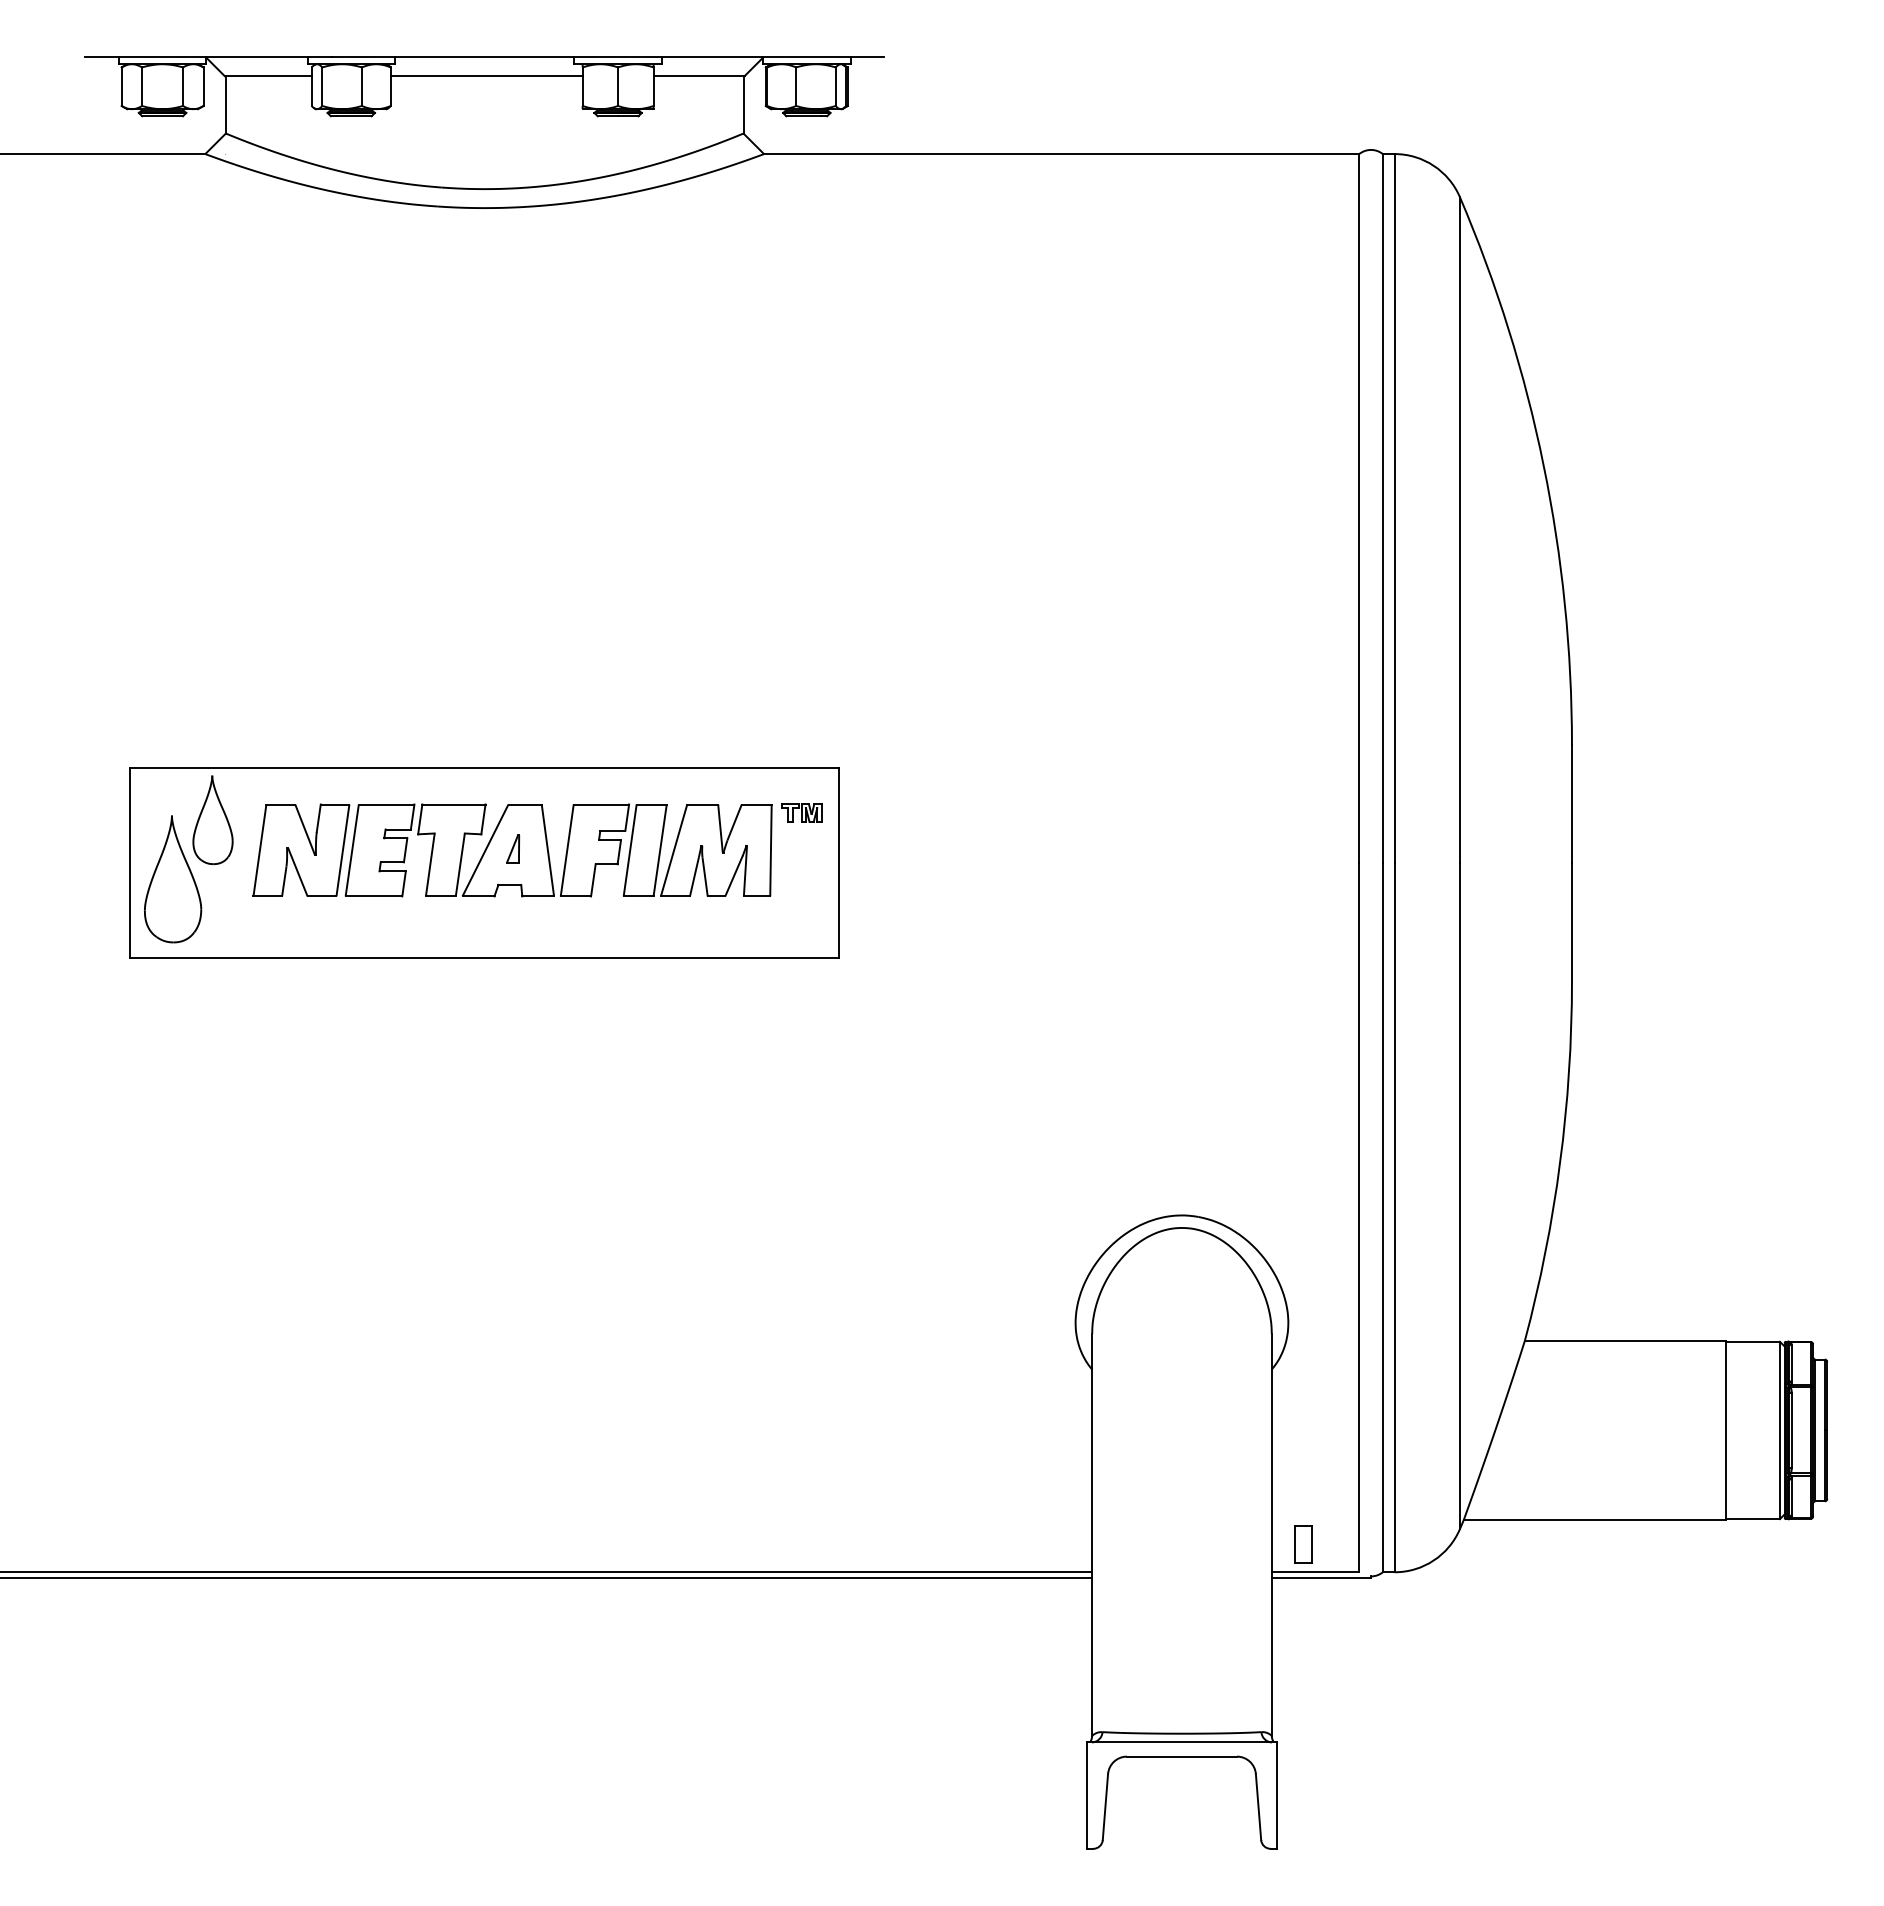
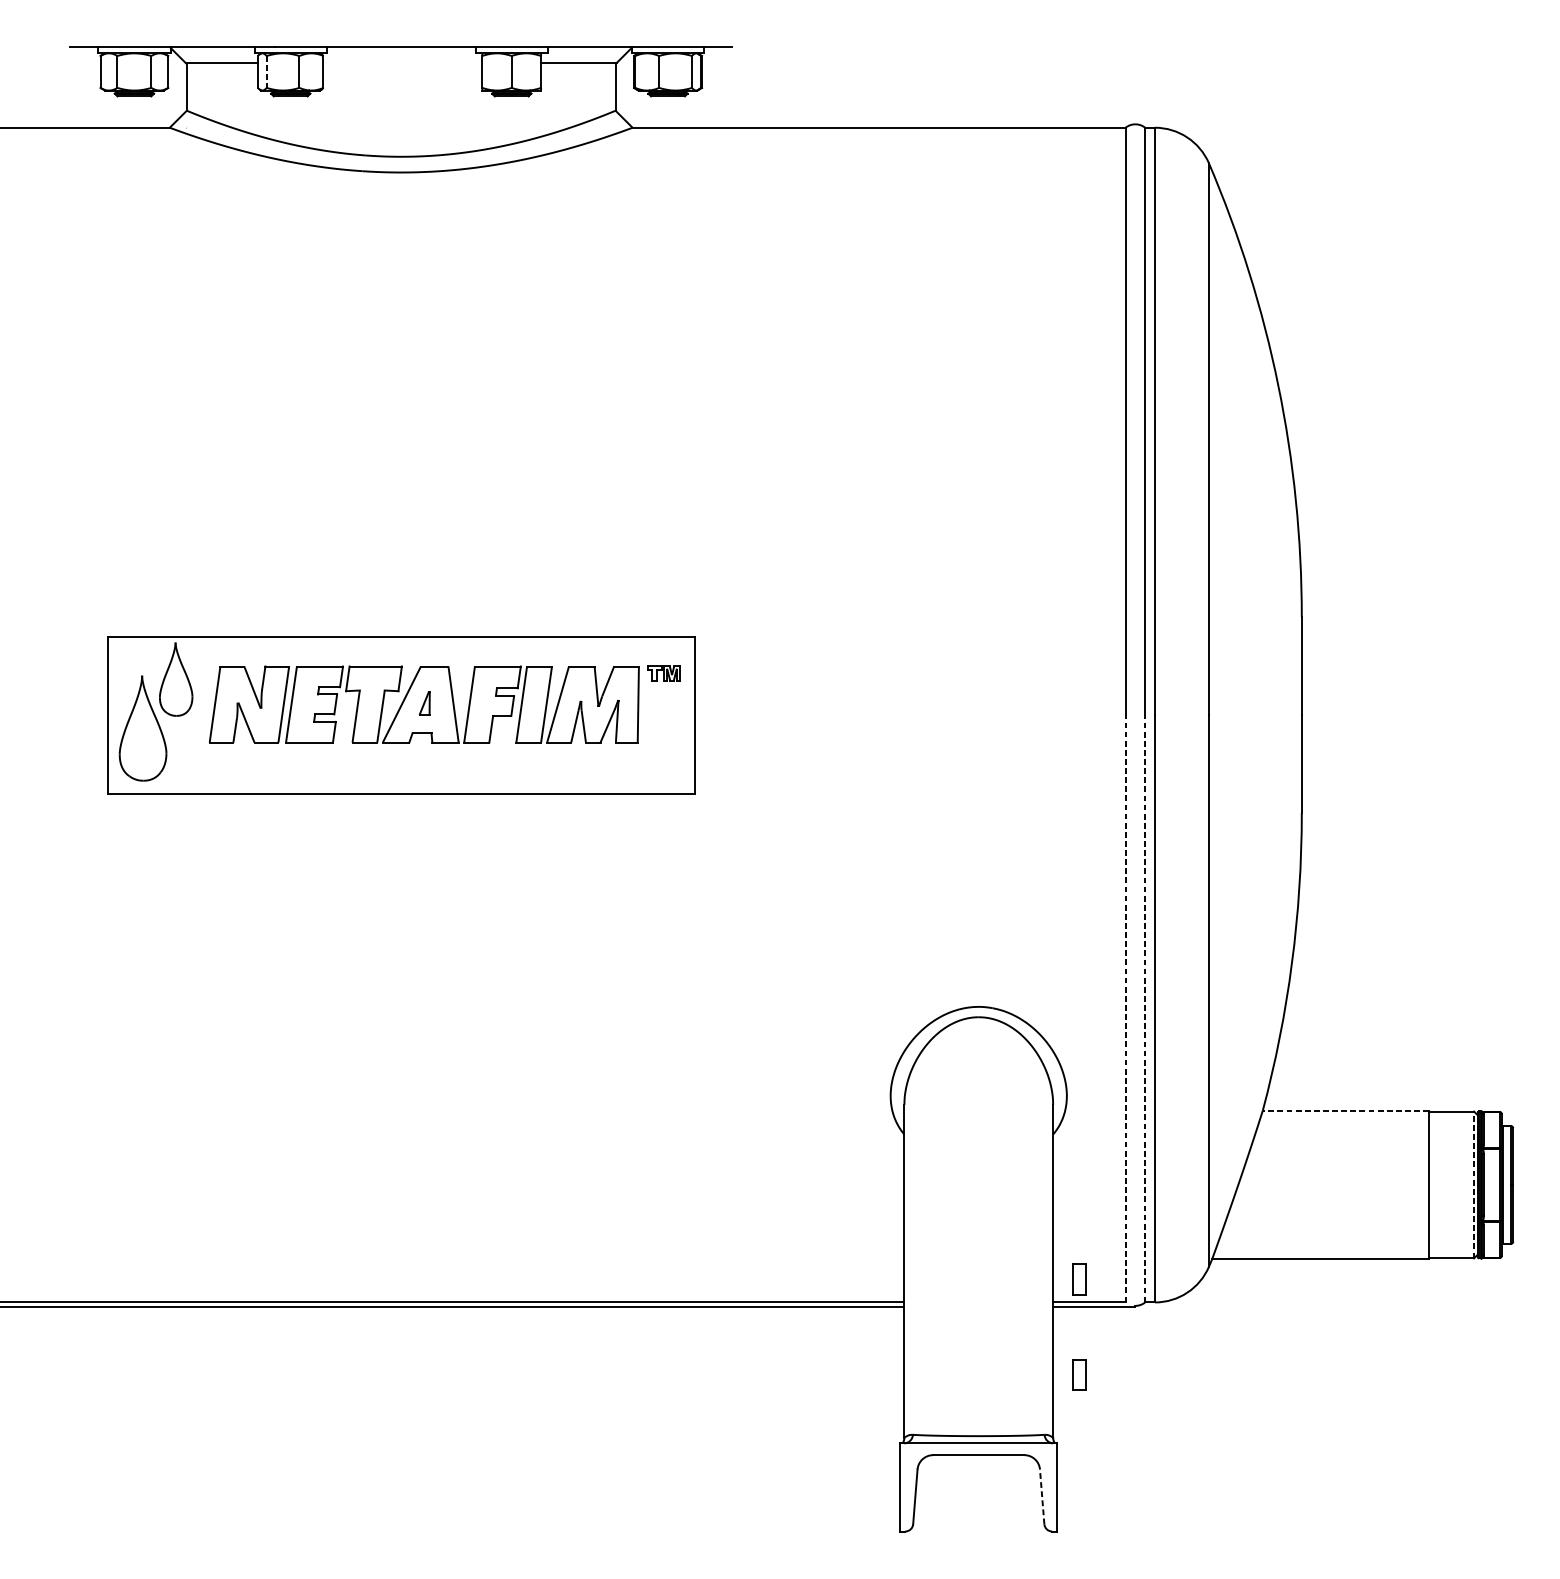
line: (486, 76) -> (402, 63), removed
line: (322, 87) -> (266, 72), solid -> dashed
line: (1359, 1217) -> (1125, 1008), solid -> dashed
line: (1382, 1217) -> (1144, 1008), solid -> dashed
line: (1624, 1340) -> (1345, 1110), solid -> dashed
line: (1779, 1430) -> (1473, 1185), solid -> dashed
part: (1303, 1659) -> (1079, 1374), added
line: (1258, 1806) -> (1042, 1496), solid -> dashed

